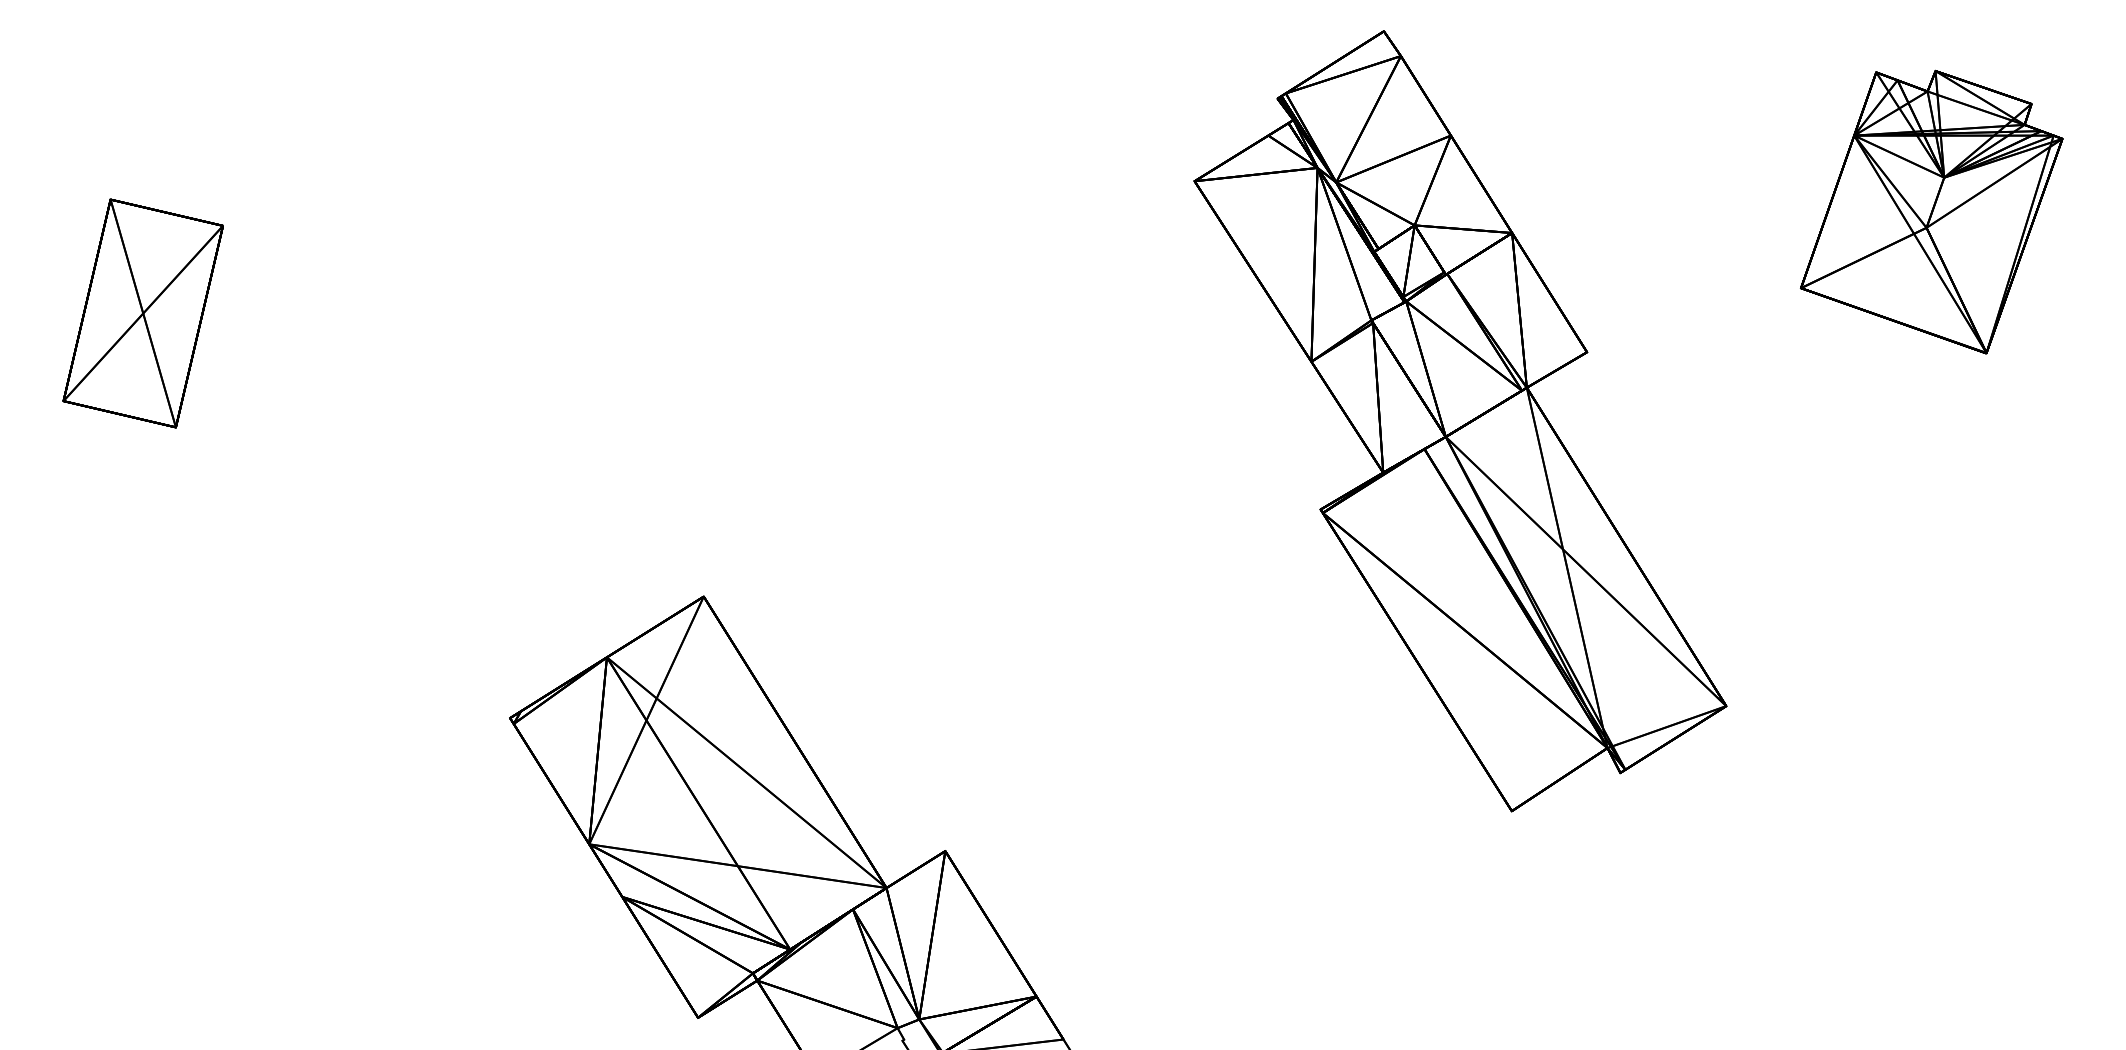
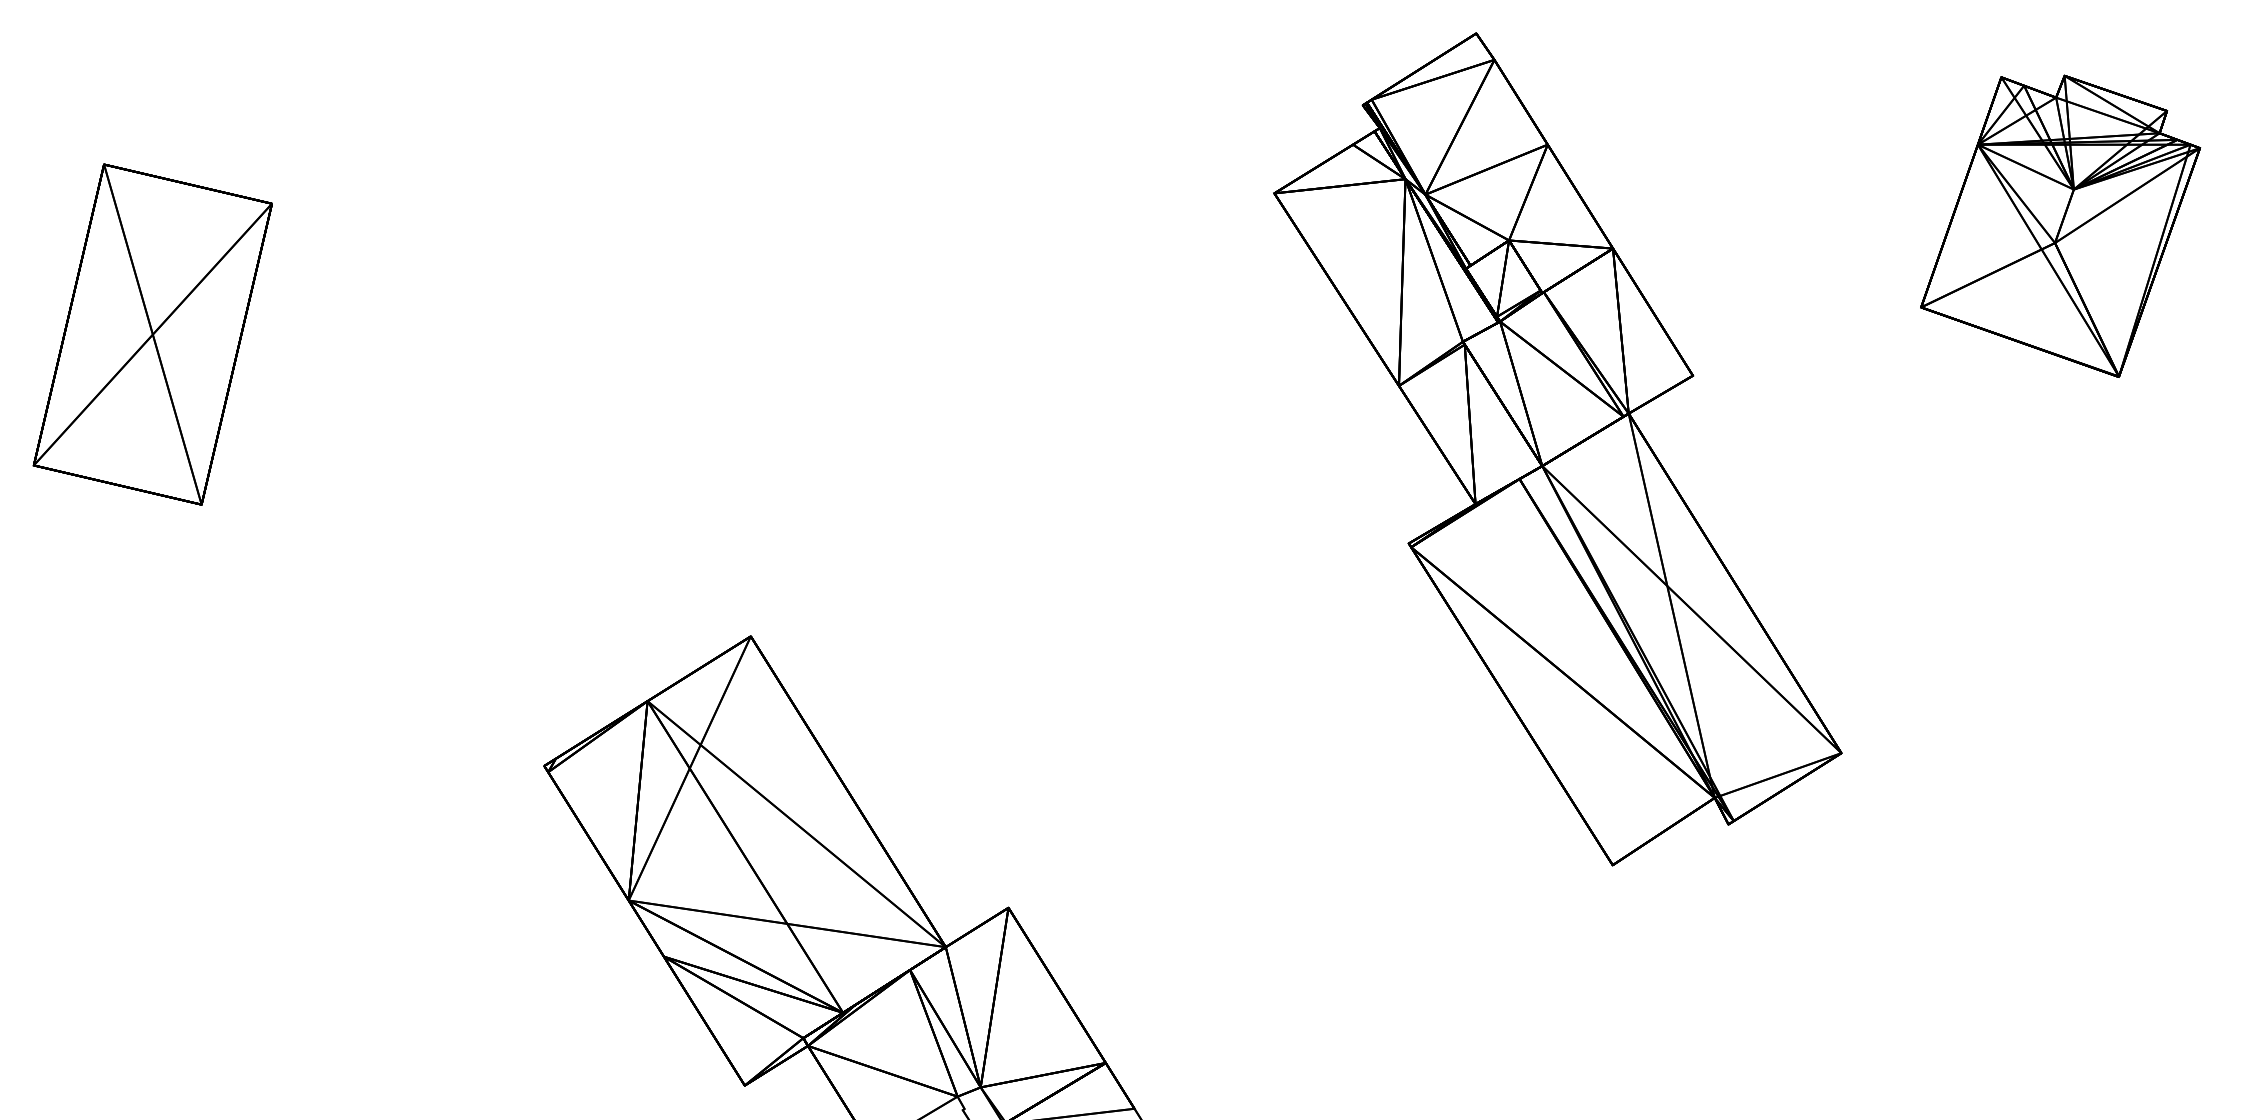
part: (143, 312) -> (153, 333), size x1.4

